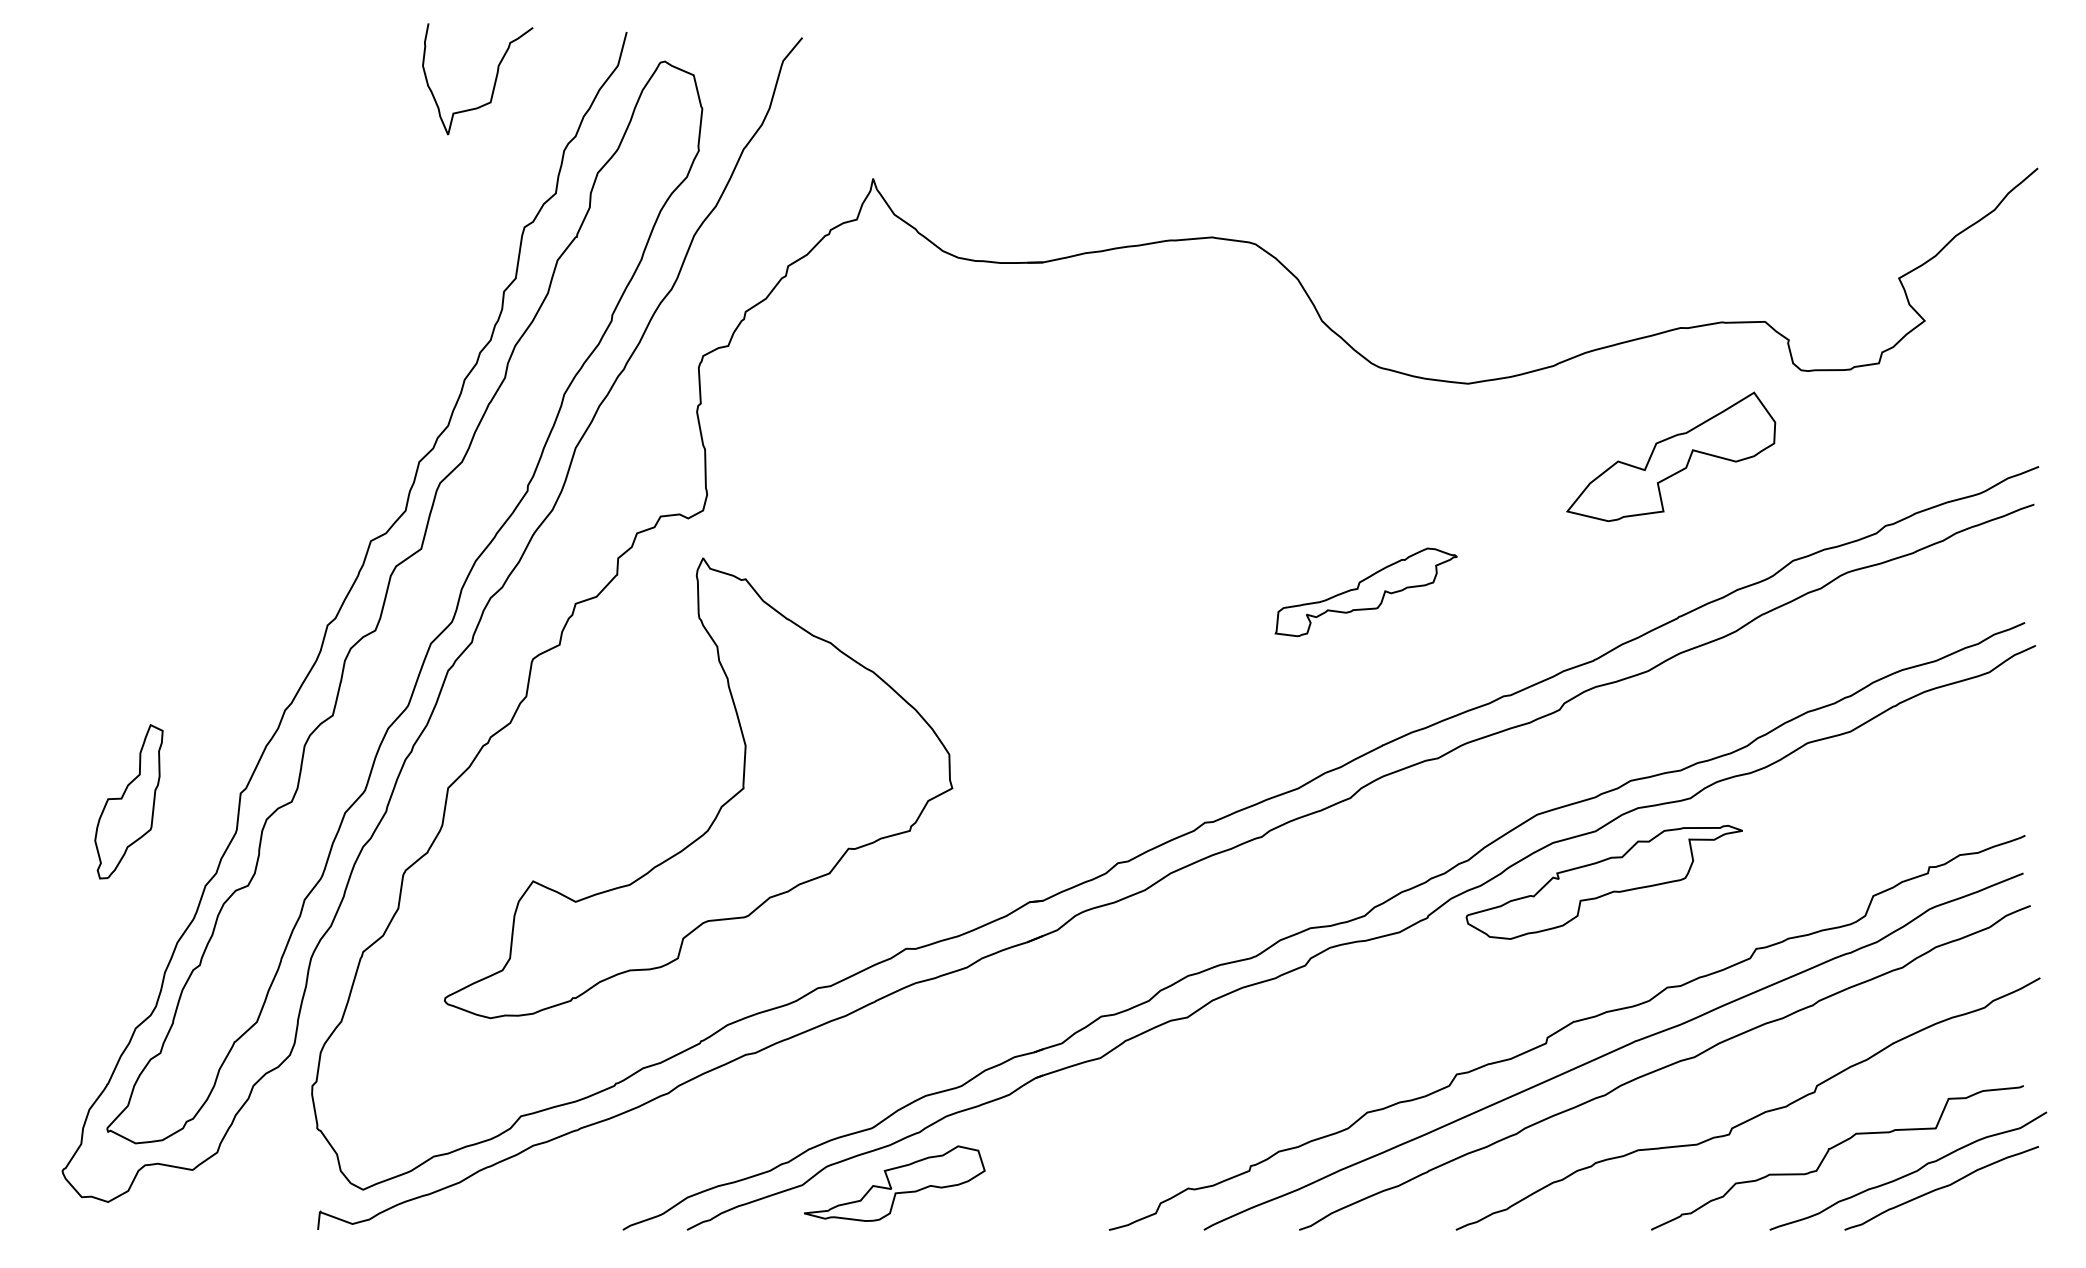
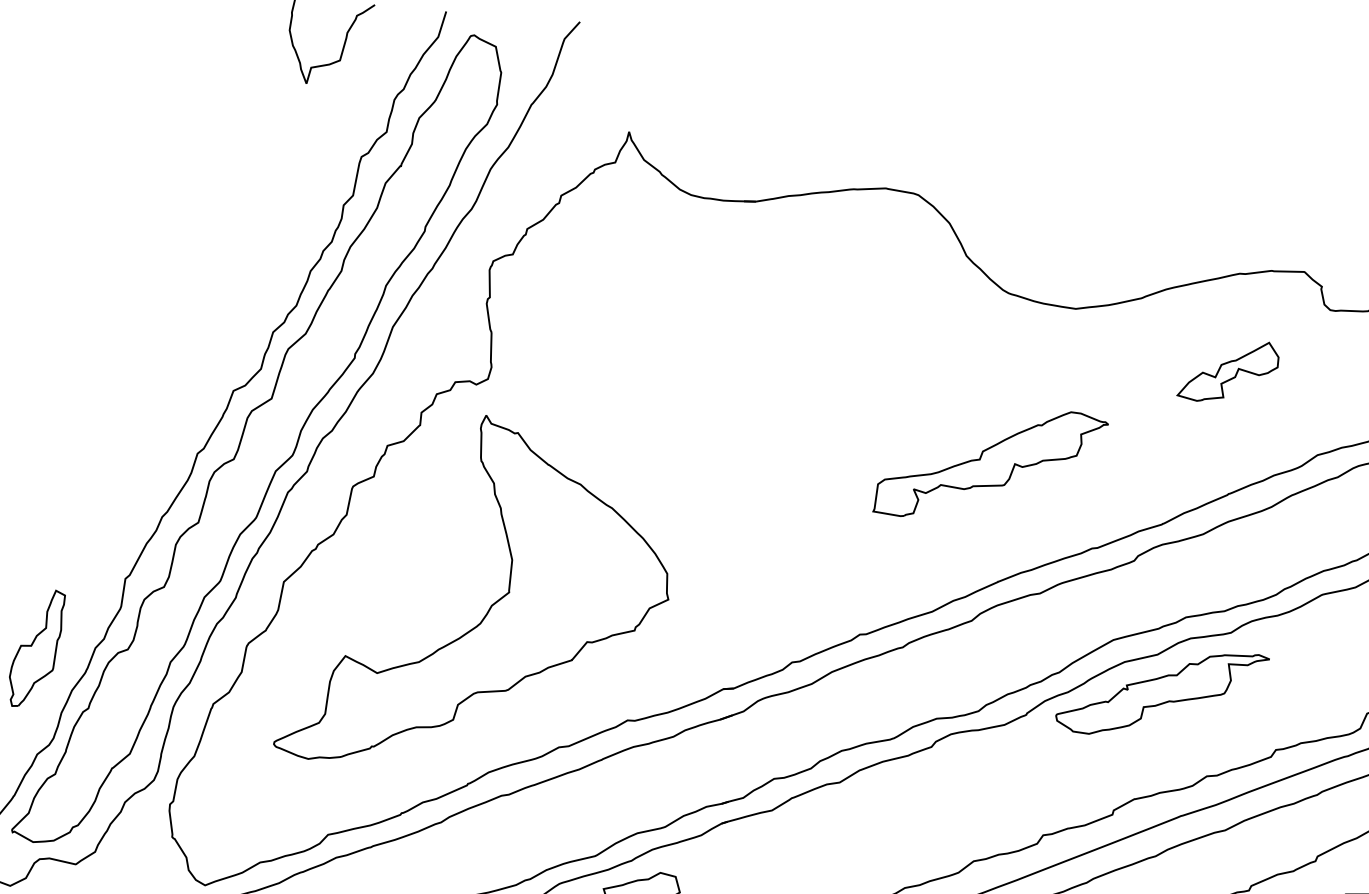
part: (1671, 456) -> (1228, 371), size x0.62
part: (1366, 592) -> (991, 464), size x1.67
part: (128, 801) -> (36, 648), moved

